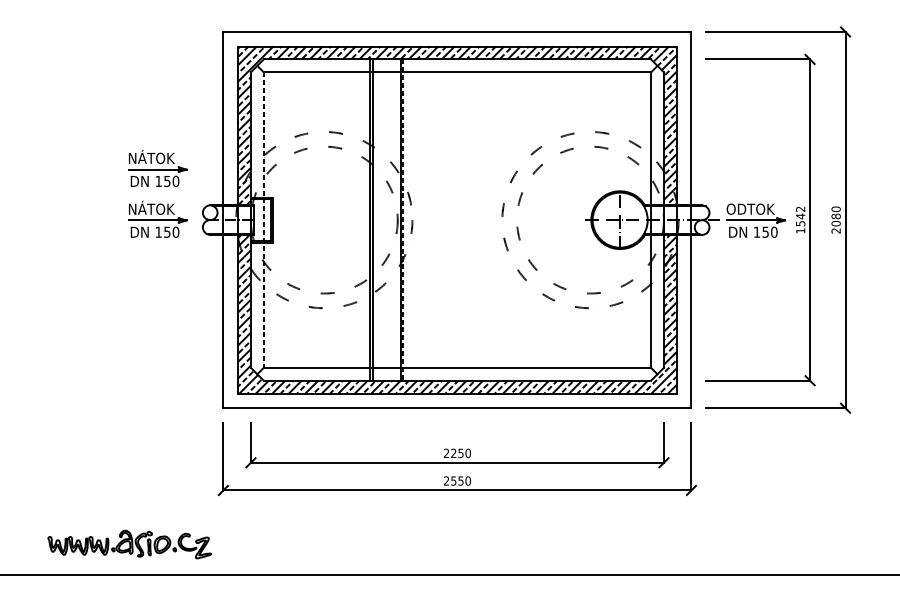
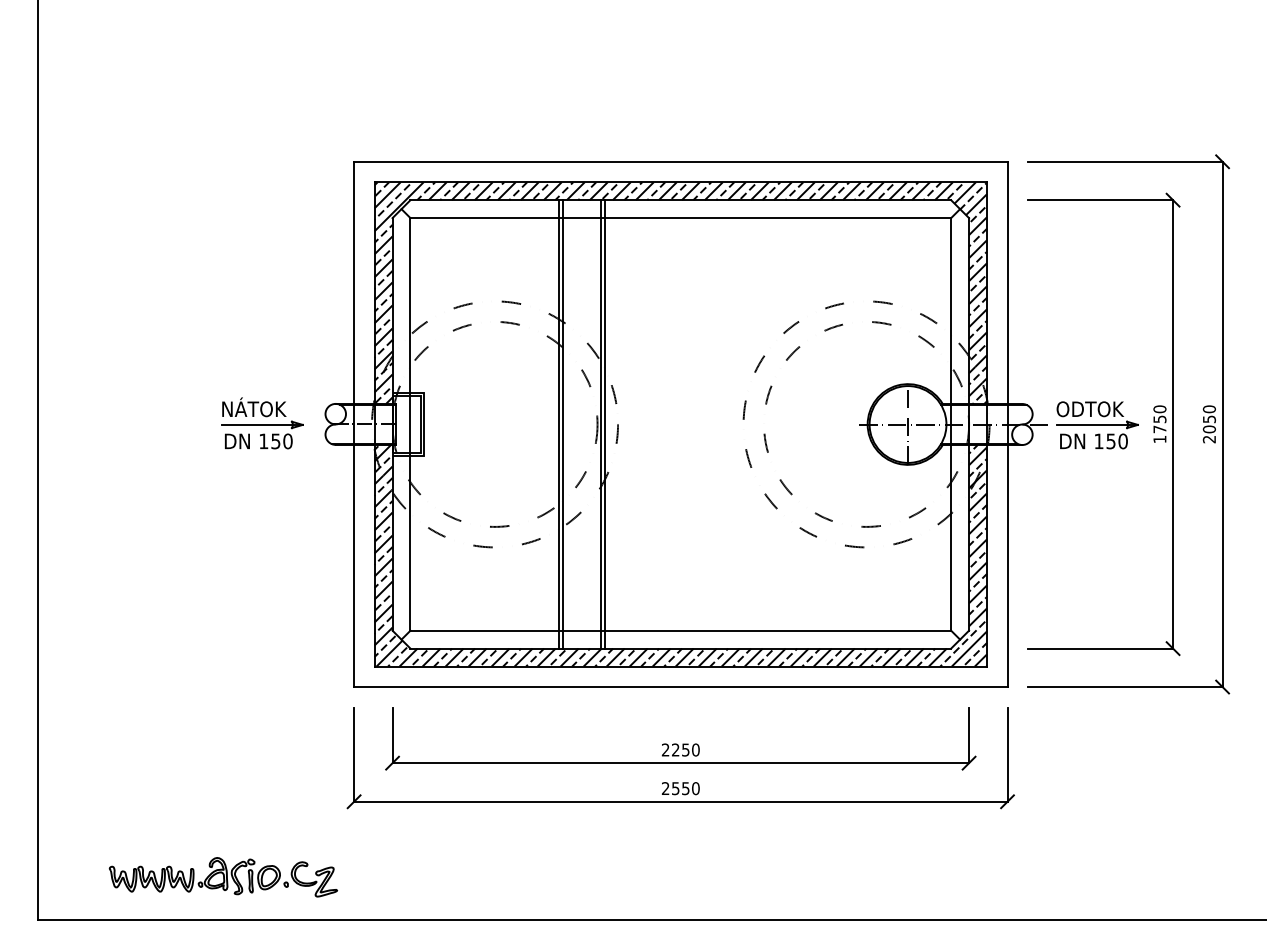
part: (157, 168) -> (262, 352), removed
text: (800, 216) -> (1159, 419), 1542 -> 1750
text: (835, 216) -> (1208, 419), 2080 -> 2050
line: (263, 220) -> (410, 424), dashed -> solid
line: (403, 220) -> (605, 424), dashed -> solid

